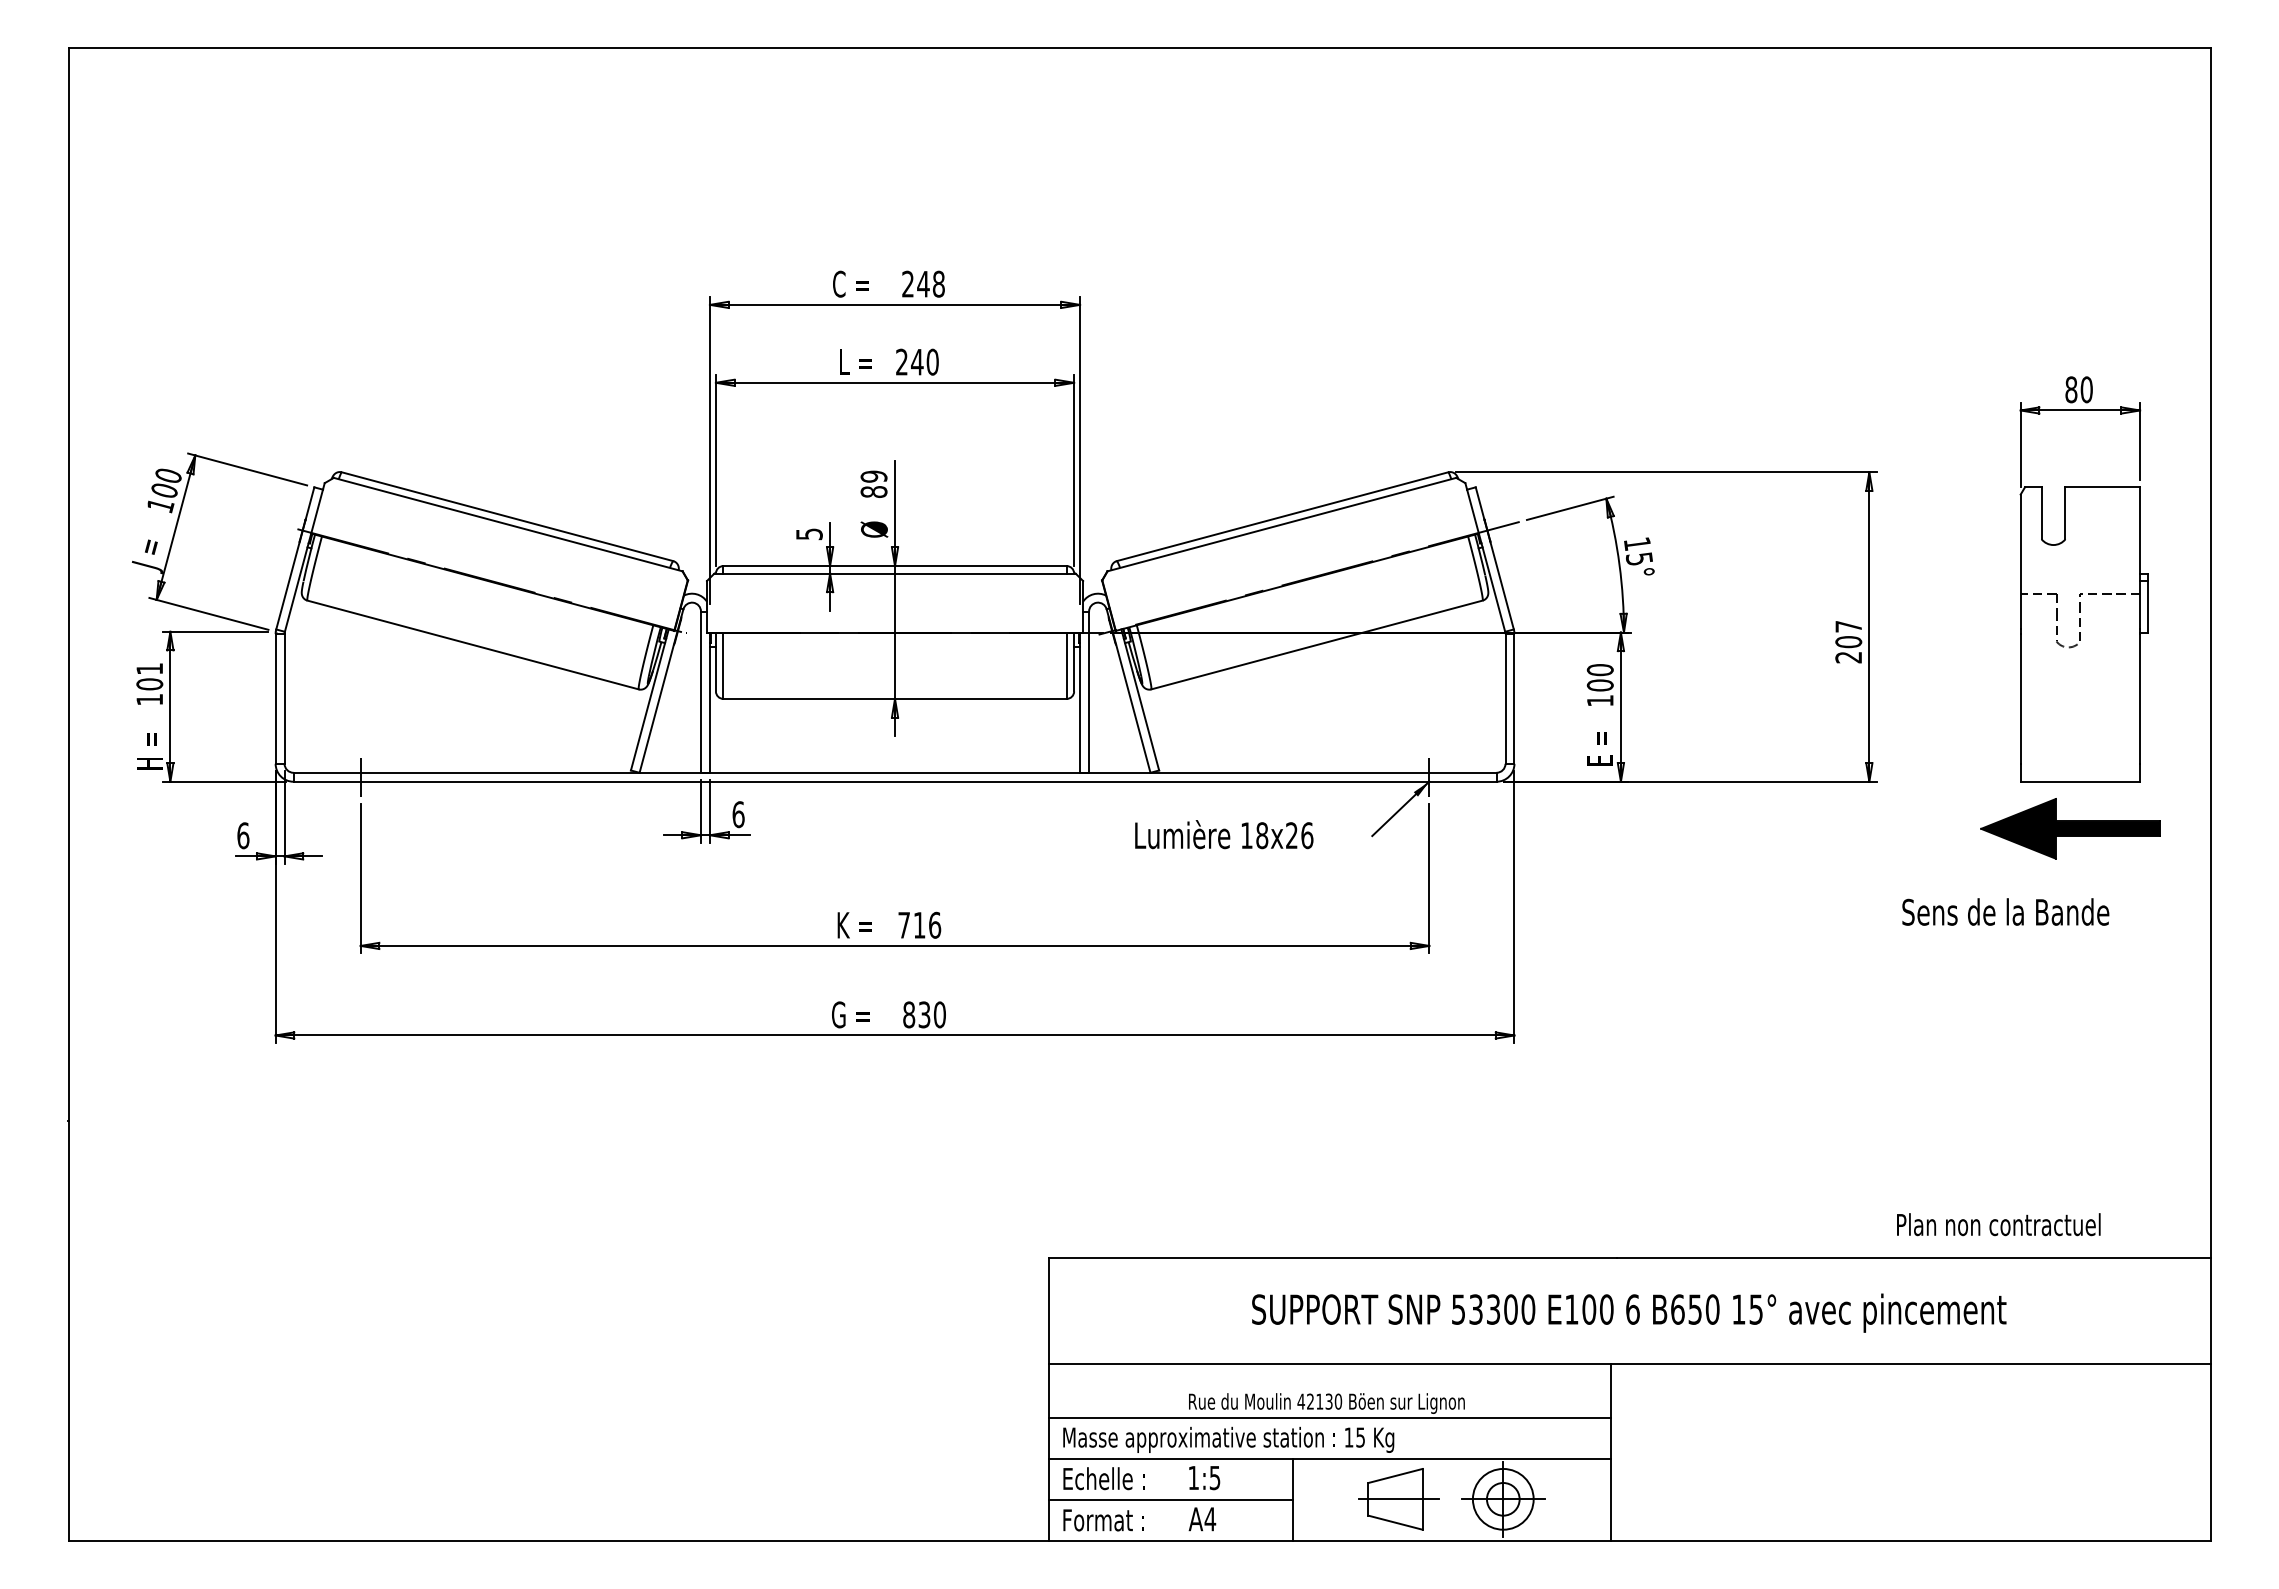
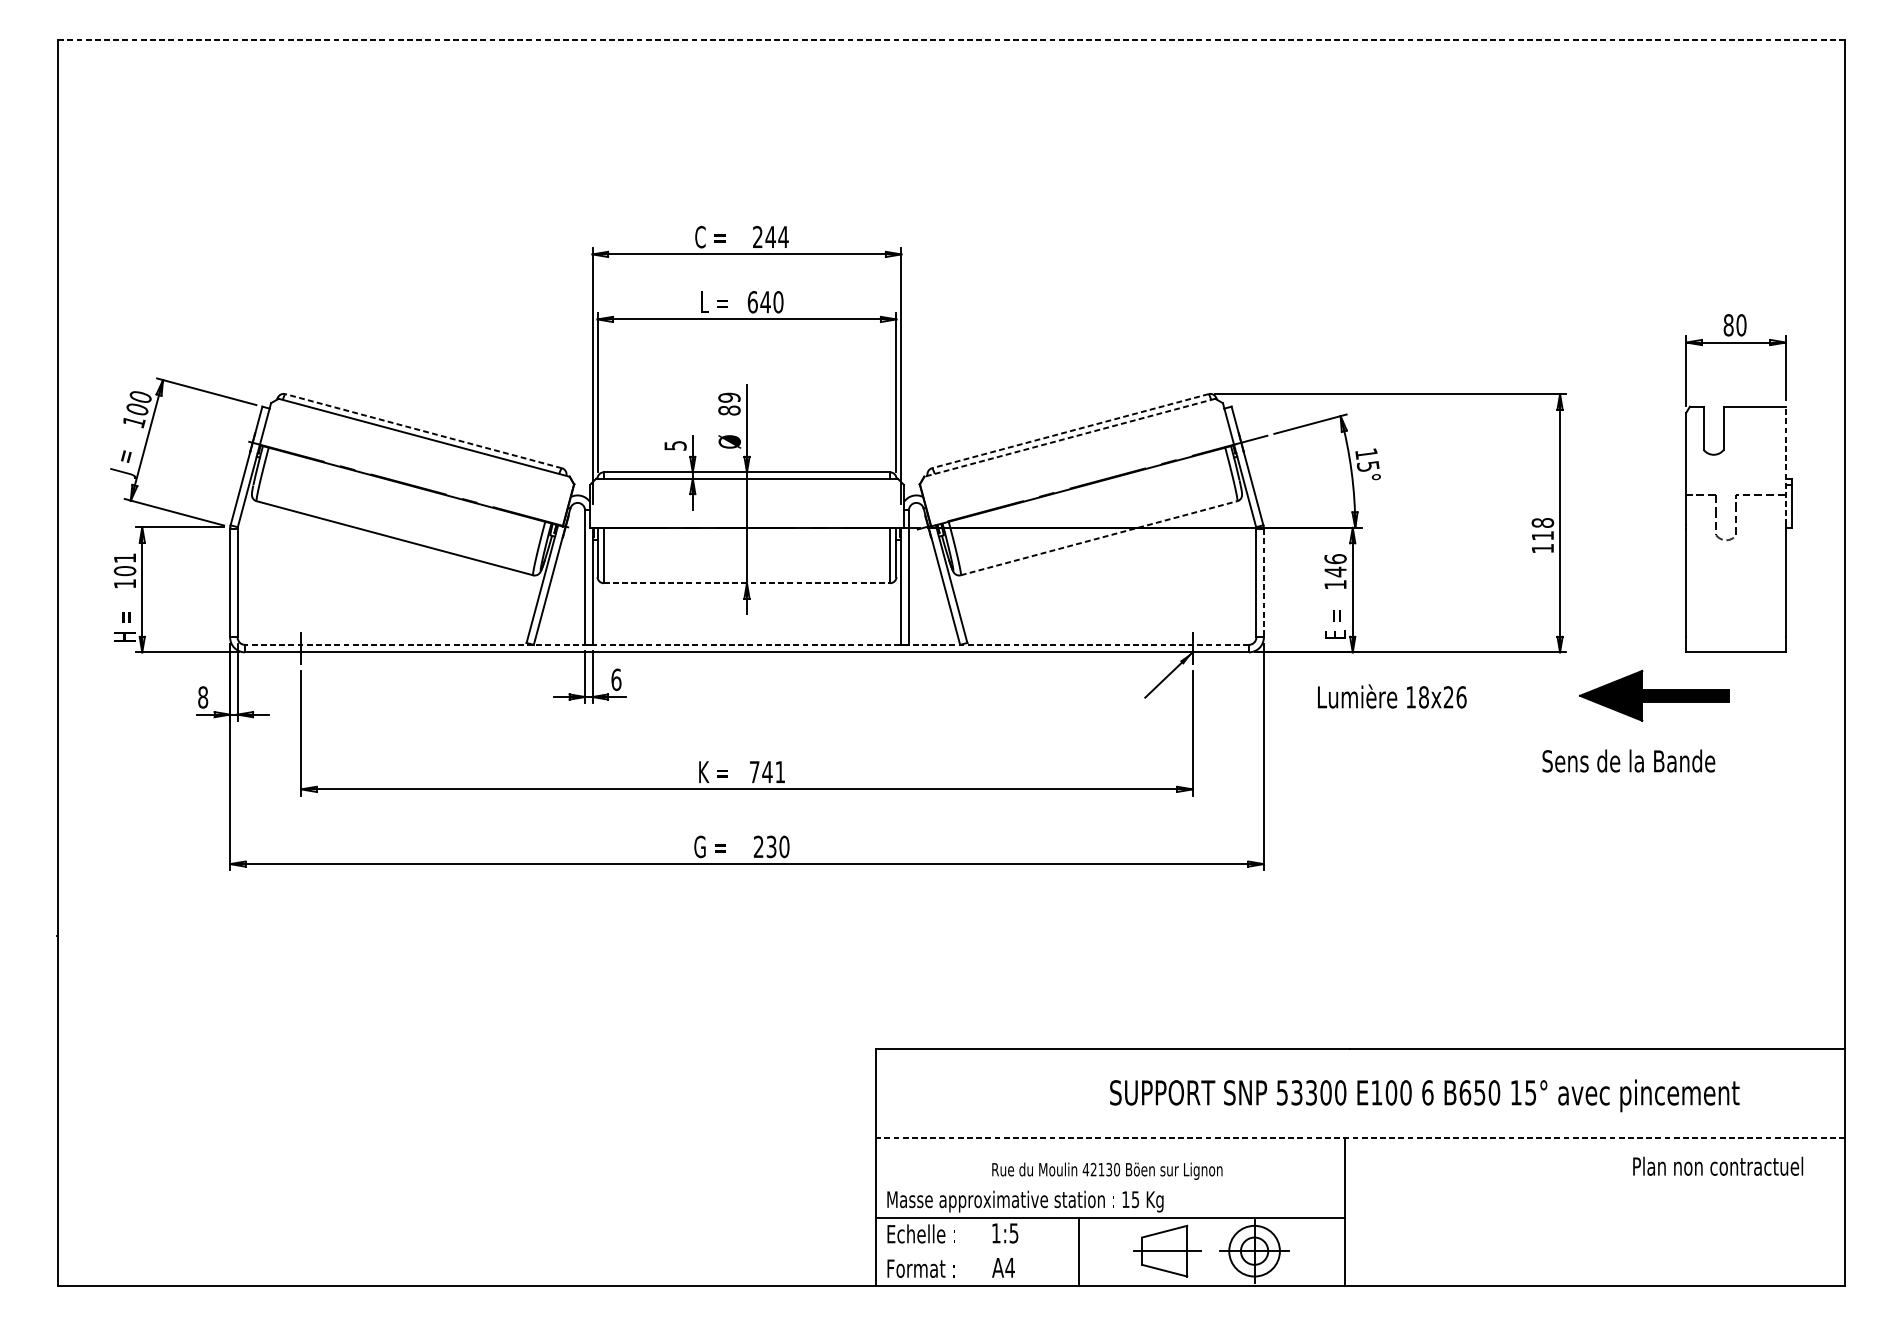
line: (1139, 47) -> (951, 39), solid -> dashed
text: (938, 283) -> (783, 236), 248 -> 244
text: (902, 361) -> (753, 301), 240 -> 640
line: (507, 516) -> (423, 431), solid -> dashed
line: (1282, 516) -> (1070, 431), solid -> dashed
line: (1281, 524) -> (1069, 437), solid -> dashed
line: (2140, 557) -> (1786, 465), solid -> dashed
text: (1848, 641) -> (1542, 535), 207 -> 118
line: (1316, 645) -> (1098, 538), solid -> dashed
text: (1599, 677) -> (1334, 565), 100 -> 146
line: (895, 698) -> (747, 582), solid -> dashed
line: (1514, 698) -> (1263, 582), solid -> dashed
line: (894, 772) -> (746, 644), solid -> dashed
part: (2070, 828) -> (1654, 695), moved
text: (1224, 834) -> (1392, 696), moved
text: (243, 835) -> (203, 697), 6 -> 8
text: (2005, 911) -> (1628, 760), moved
text: (927, 924) -> (774, 771), 716 -> 741
text: (909, 1014) -> (759, 846), 830 -> 230
text: (1998, 1224) -> (1717, 1166), moved
text: (1629, 1312) -> (1424, 1095), moved
line: (1629, 1363) -> (1359, 1137), solid -> dashed
line: (1330, 1418) -> (1110, 1183), removed
line: (1170, 1500) -> (976, 1252), removed

